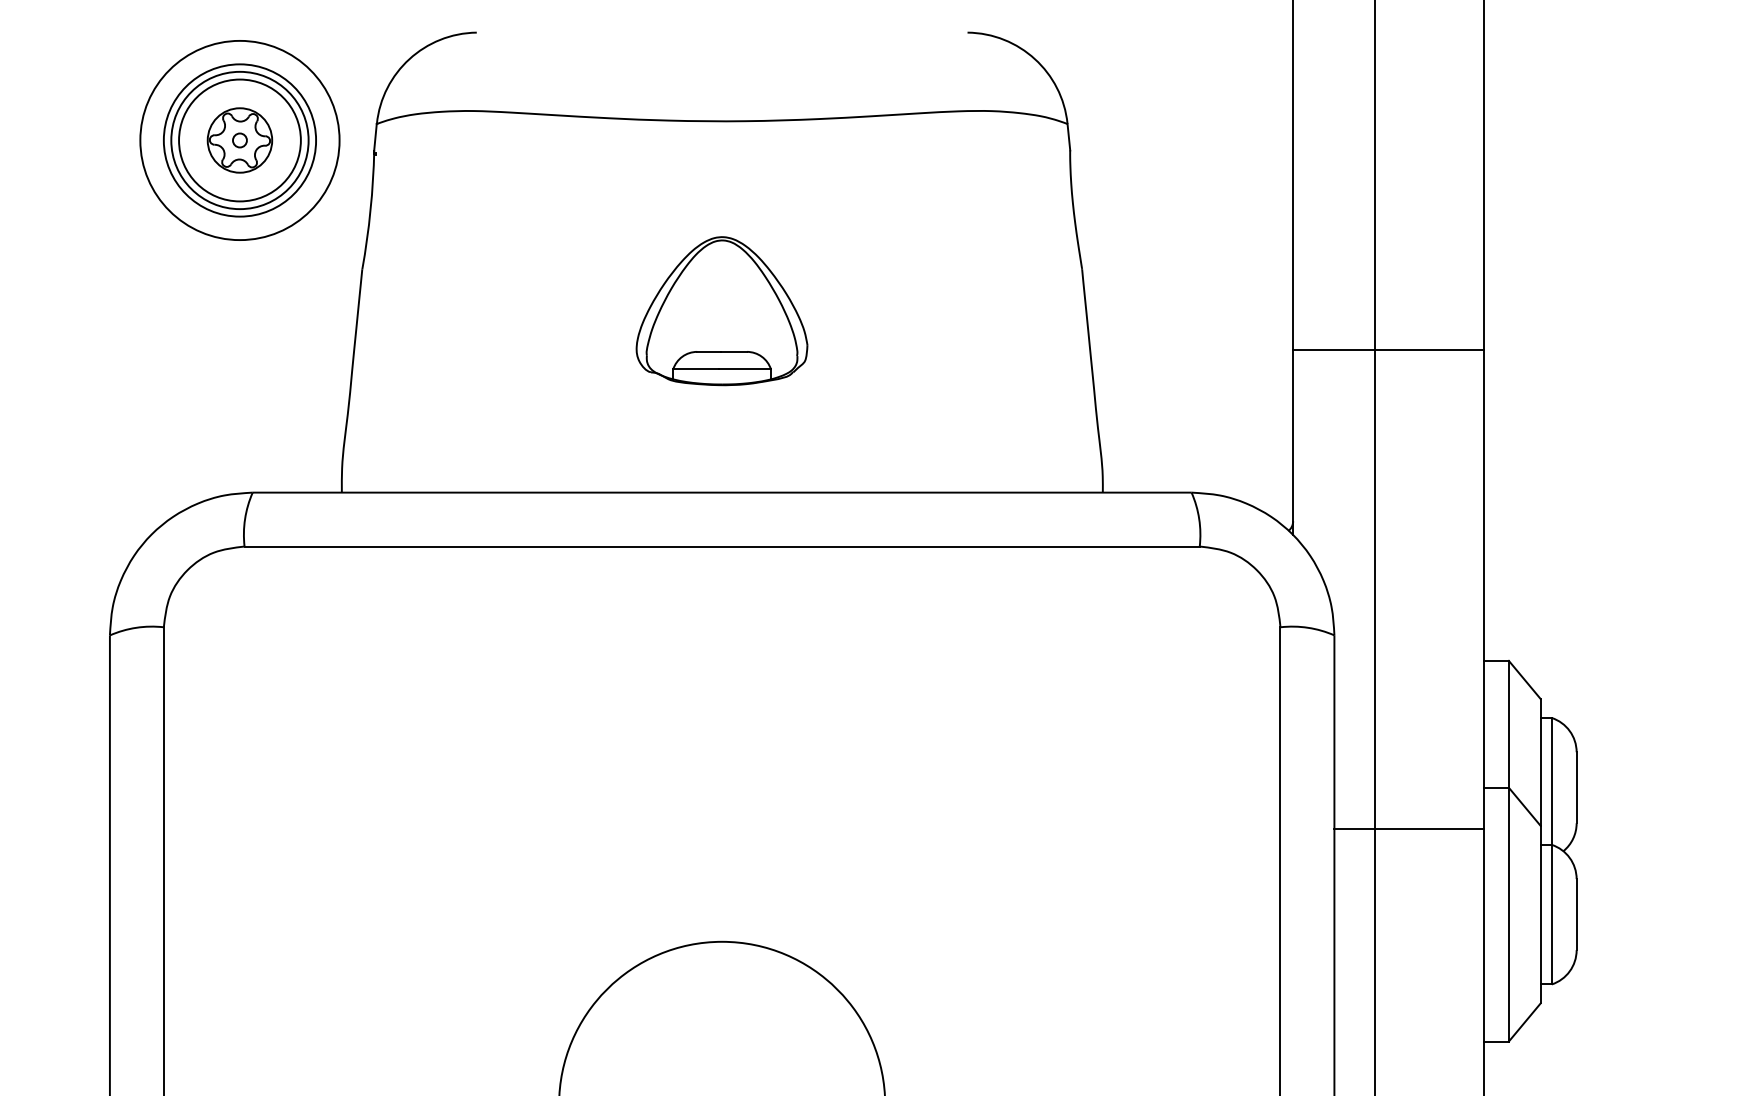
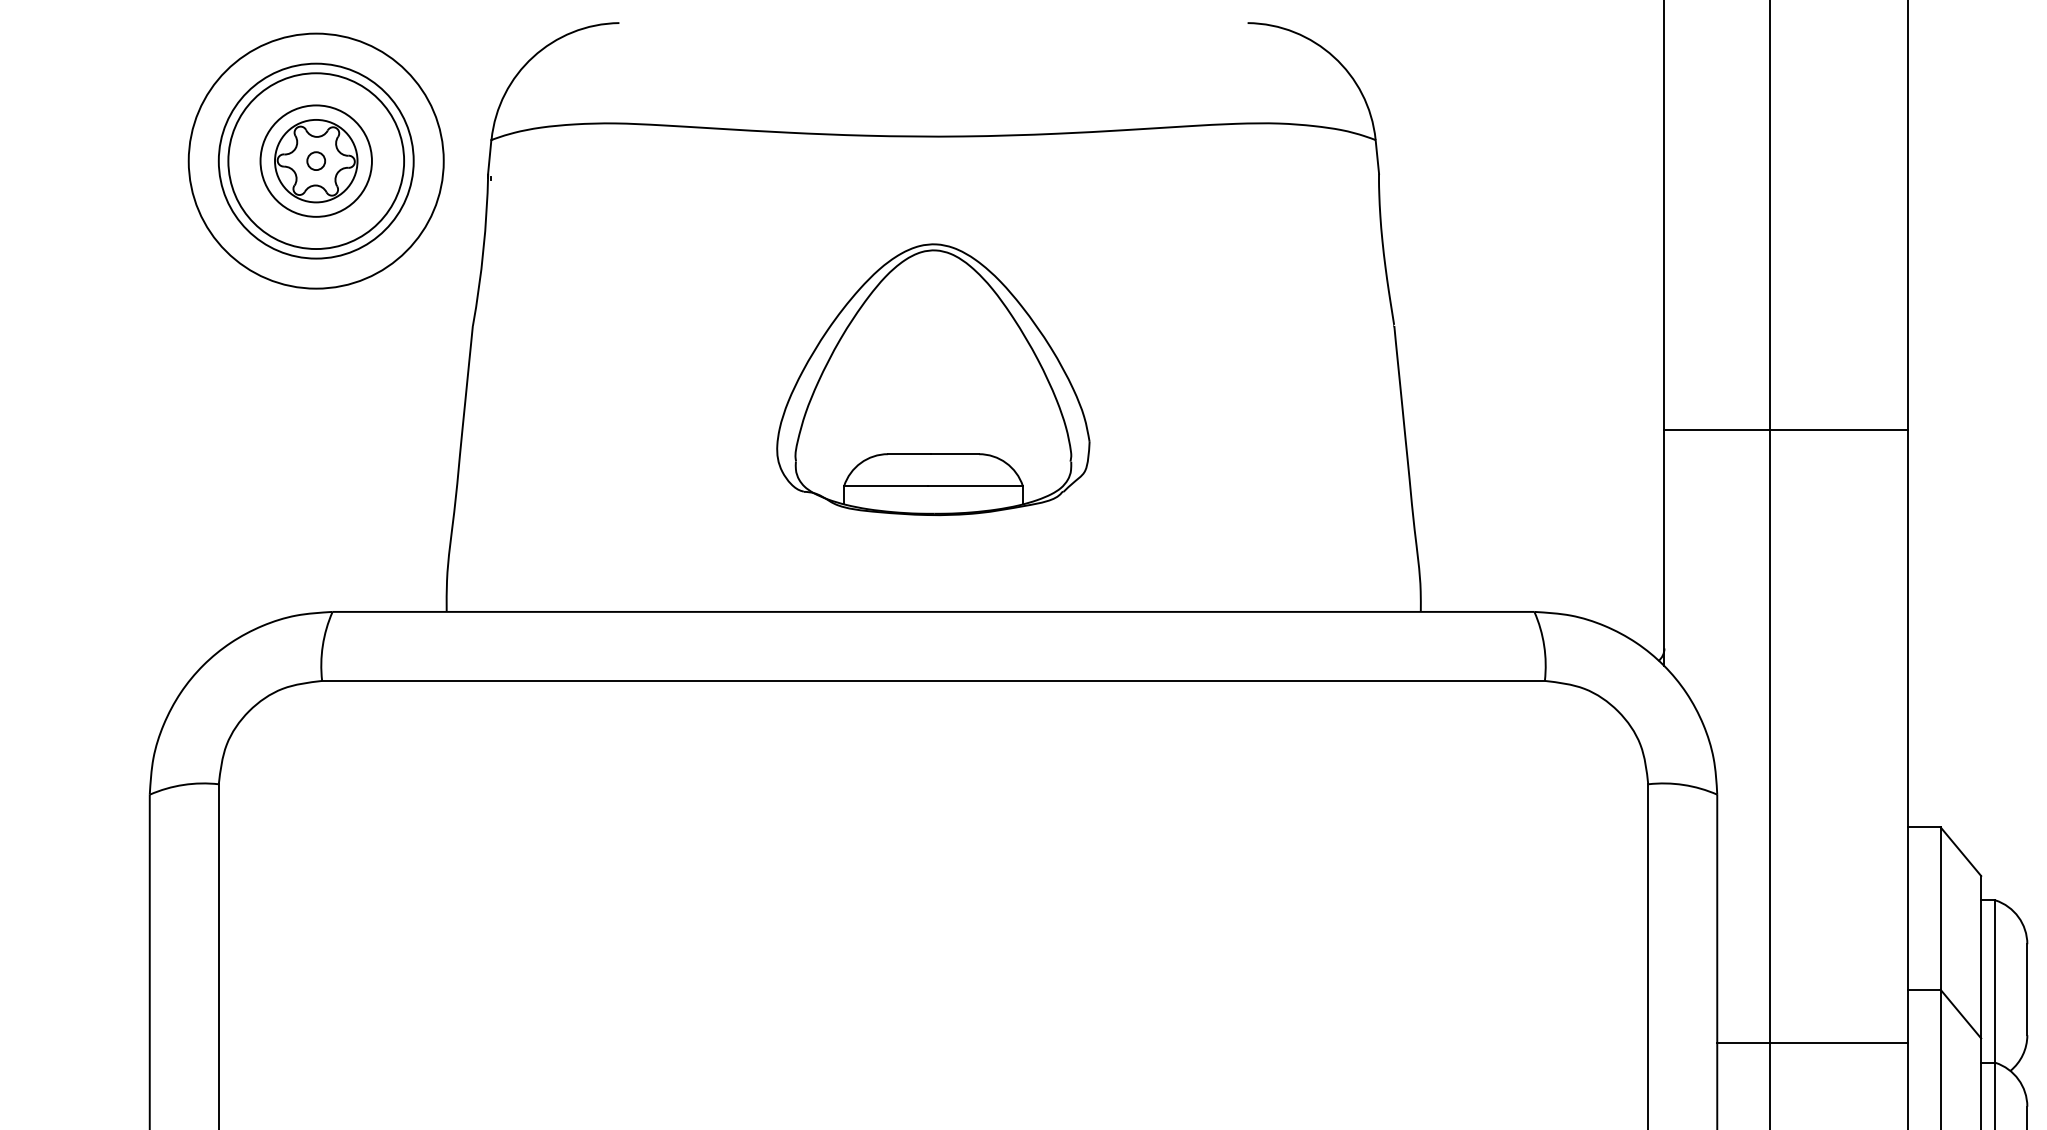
circle: (239, 140) -> (315, 161), size x0.71
part: (721, 310) -> (932, 378), size x1.43

